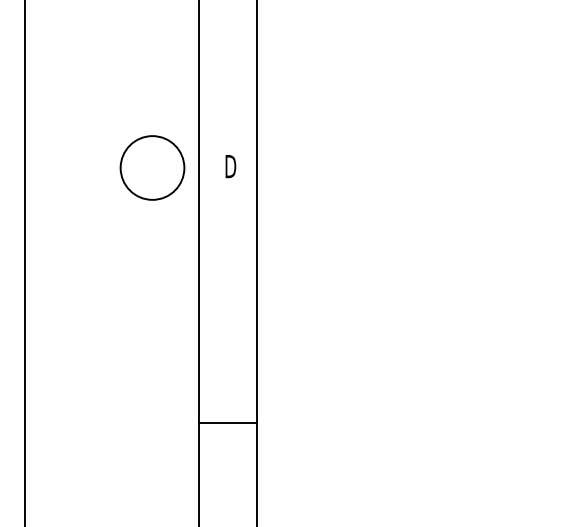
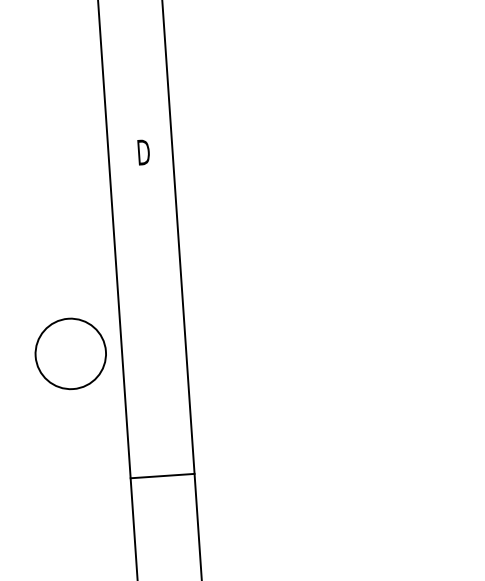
circle: (152, 167) -> (70, 353), moved
line: (227, 422) -> (162, 475), moved

